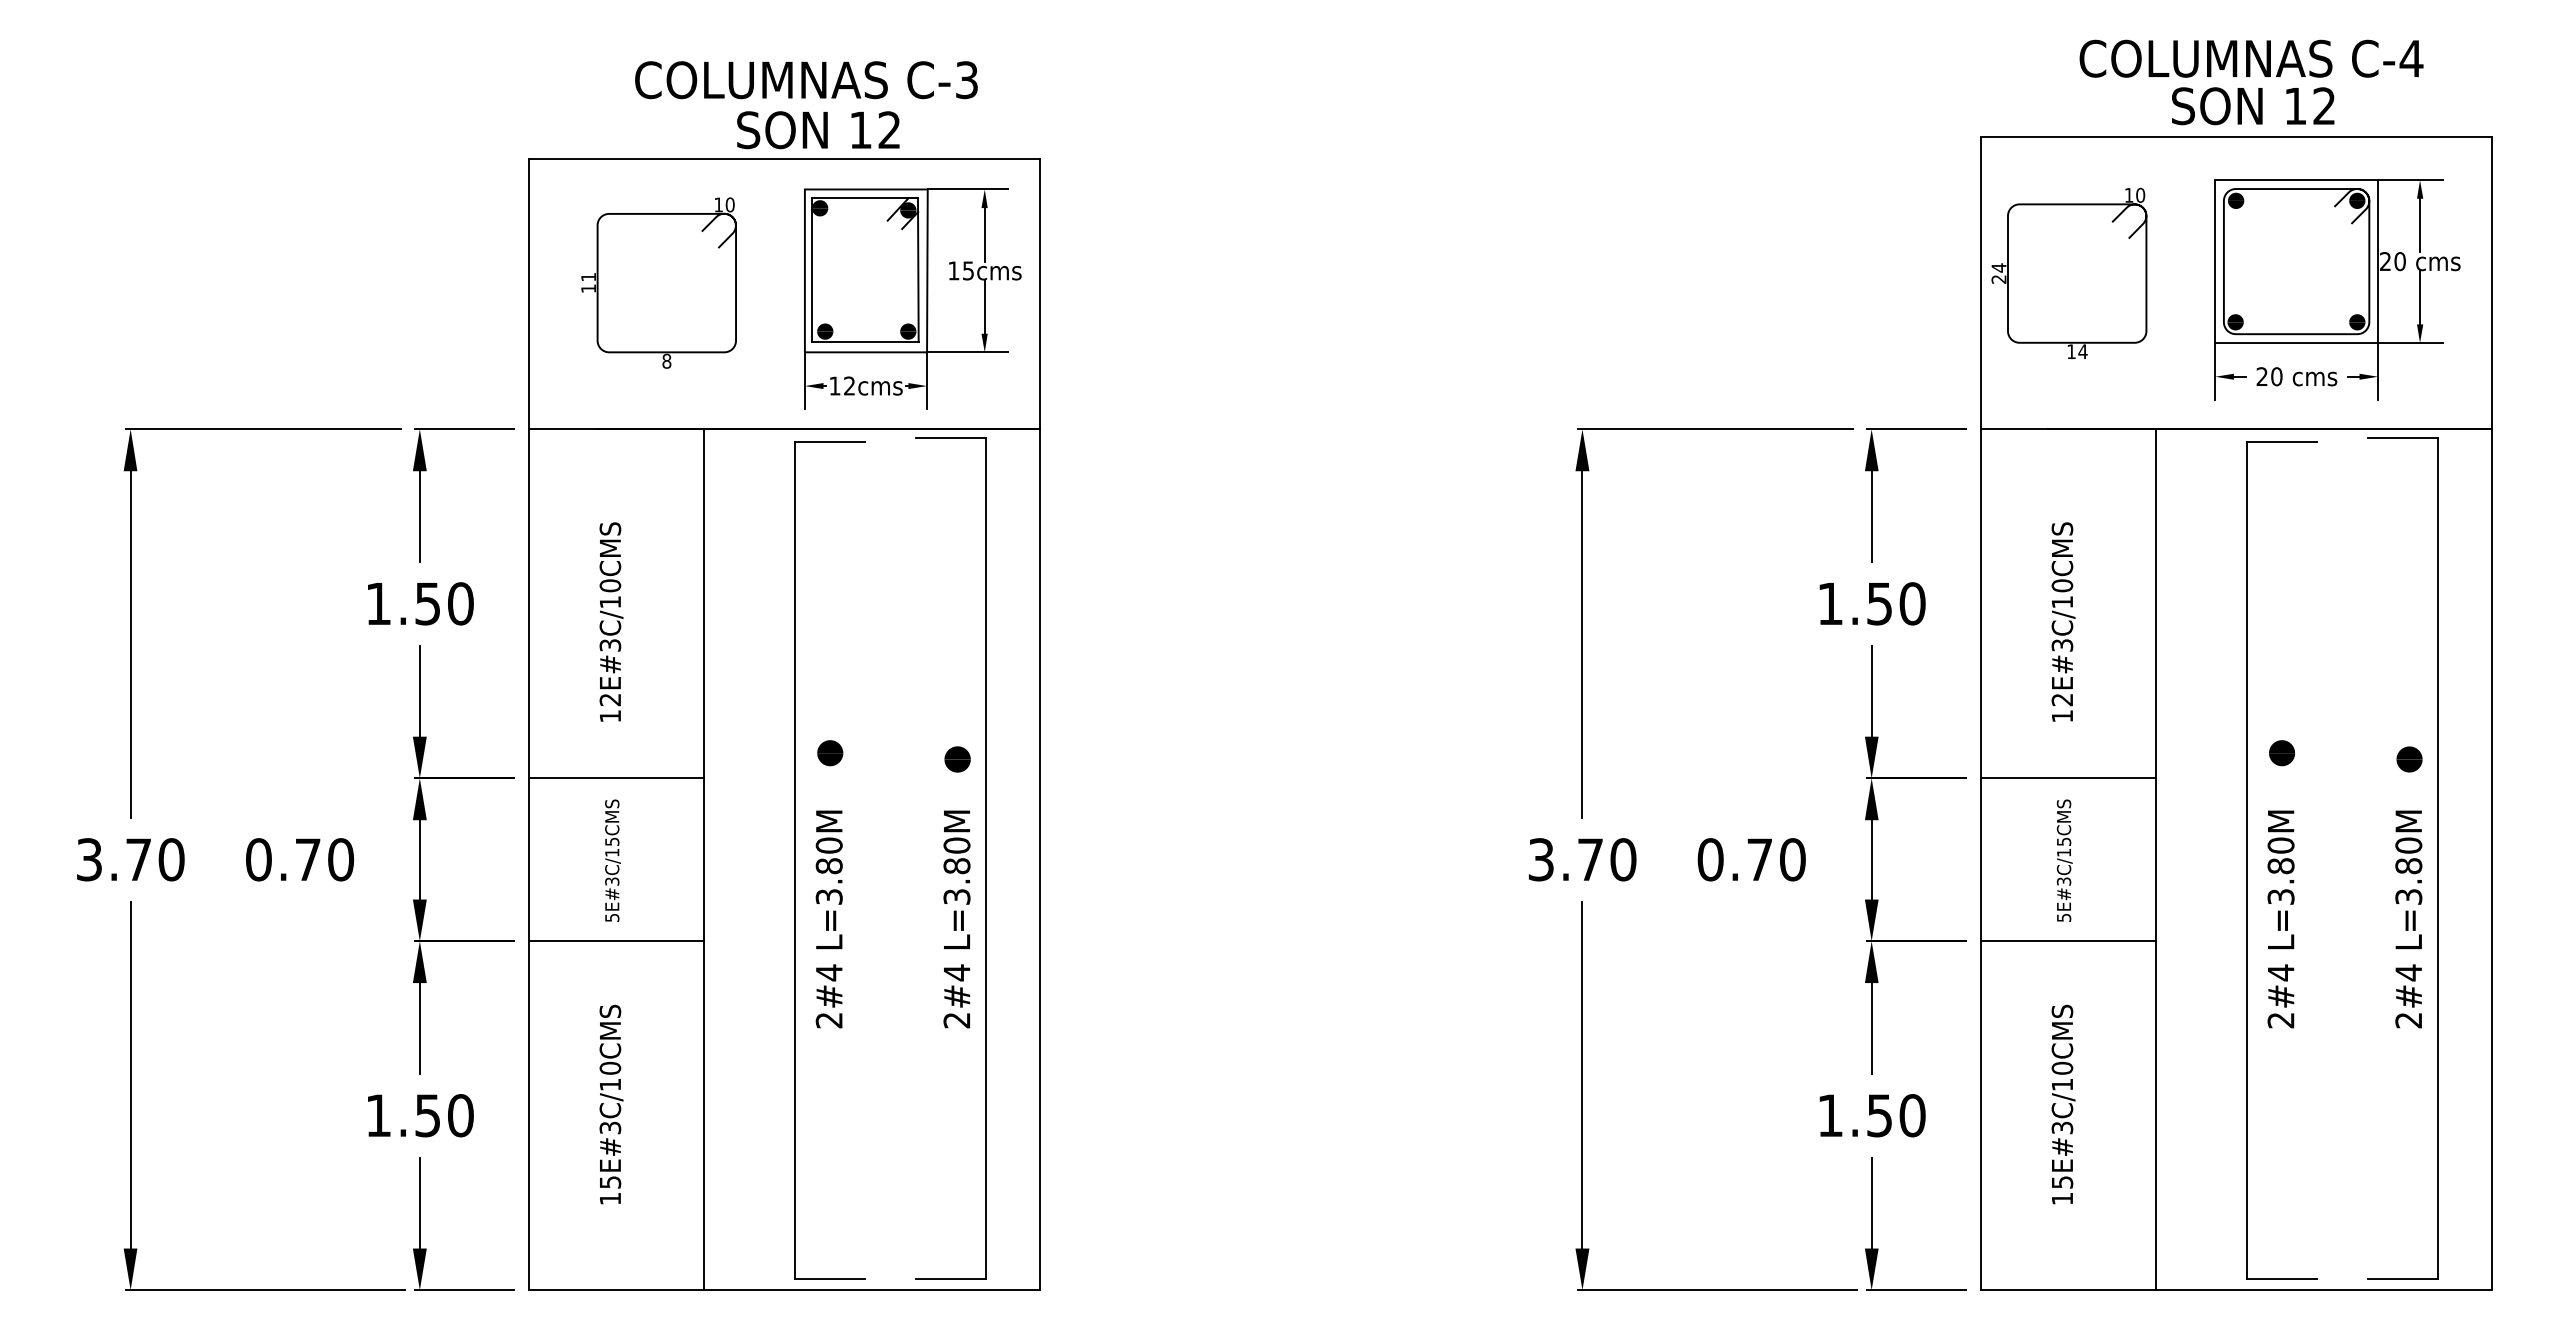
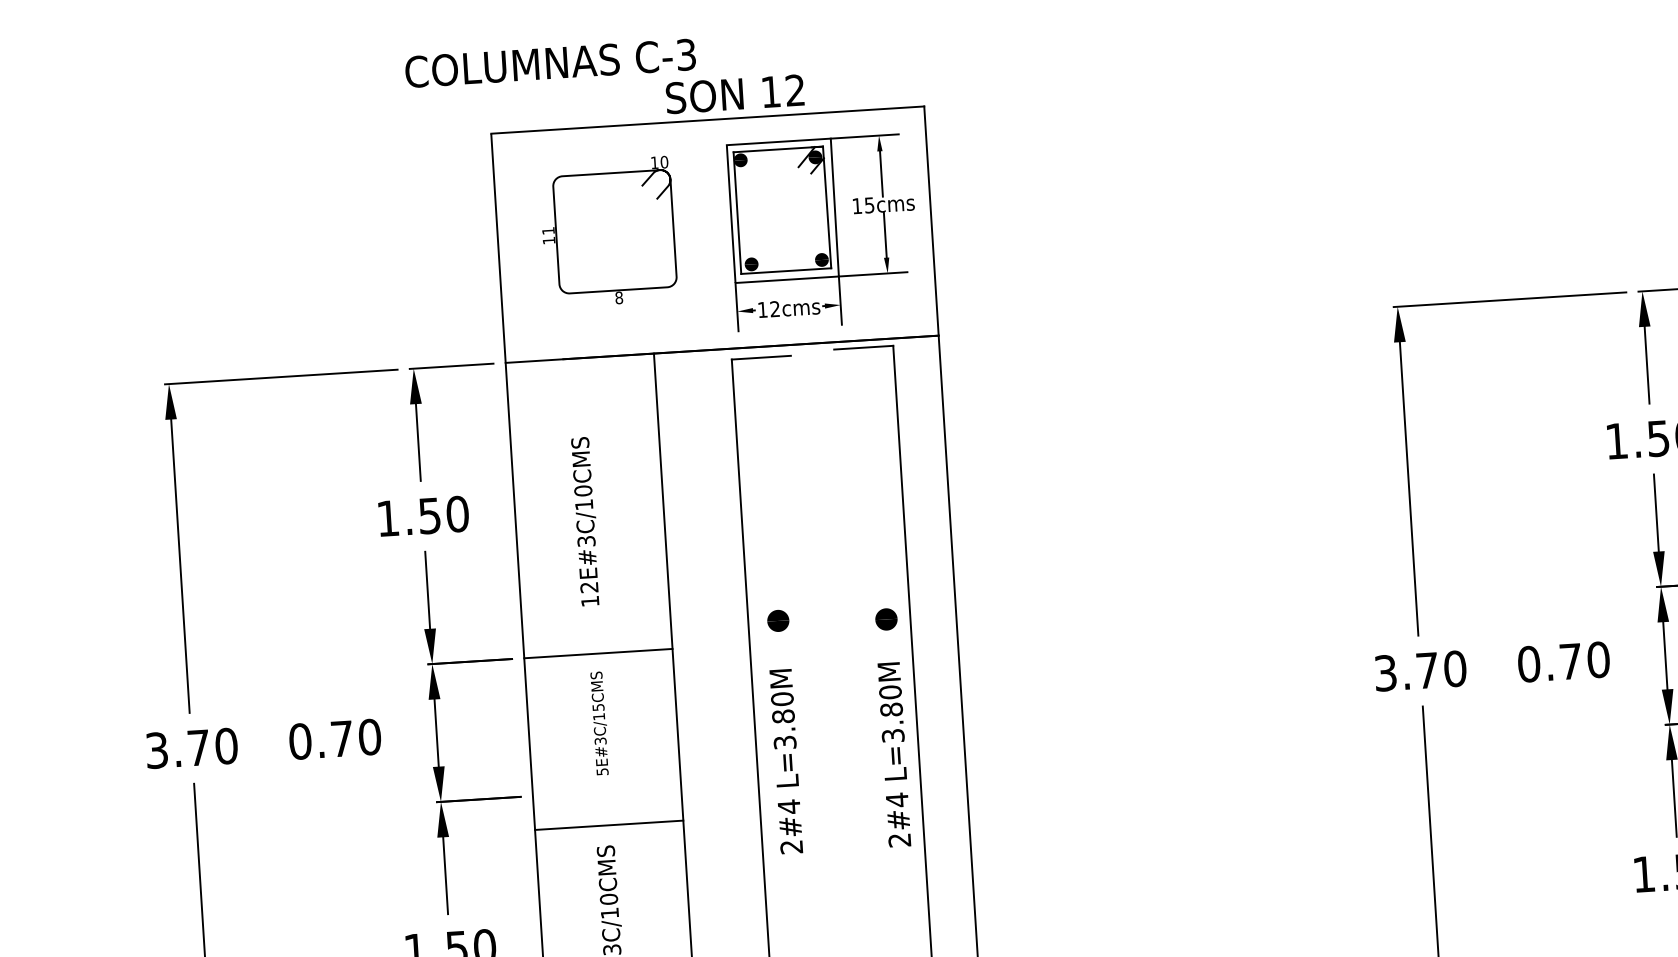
text: (806, 80) -> (550, 63), moved
line: (615, 941) -> (608, 825), moved

